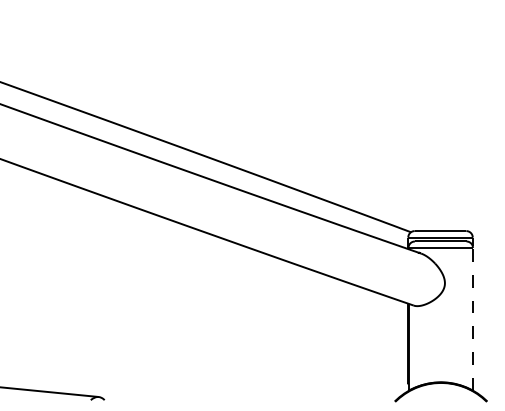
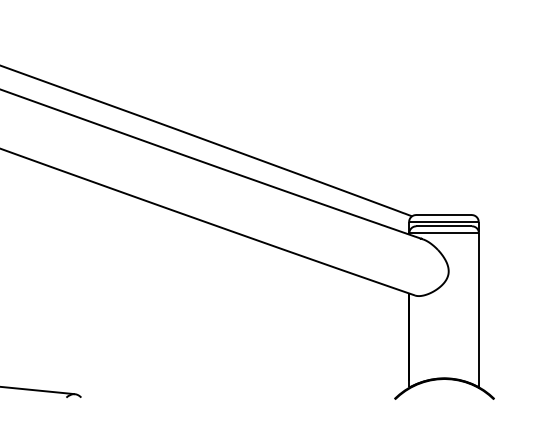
line: (472, 318) -> (478, 309), dashed -> solid

